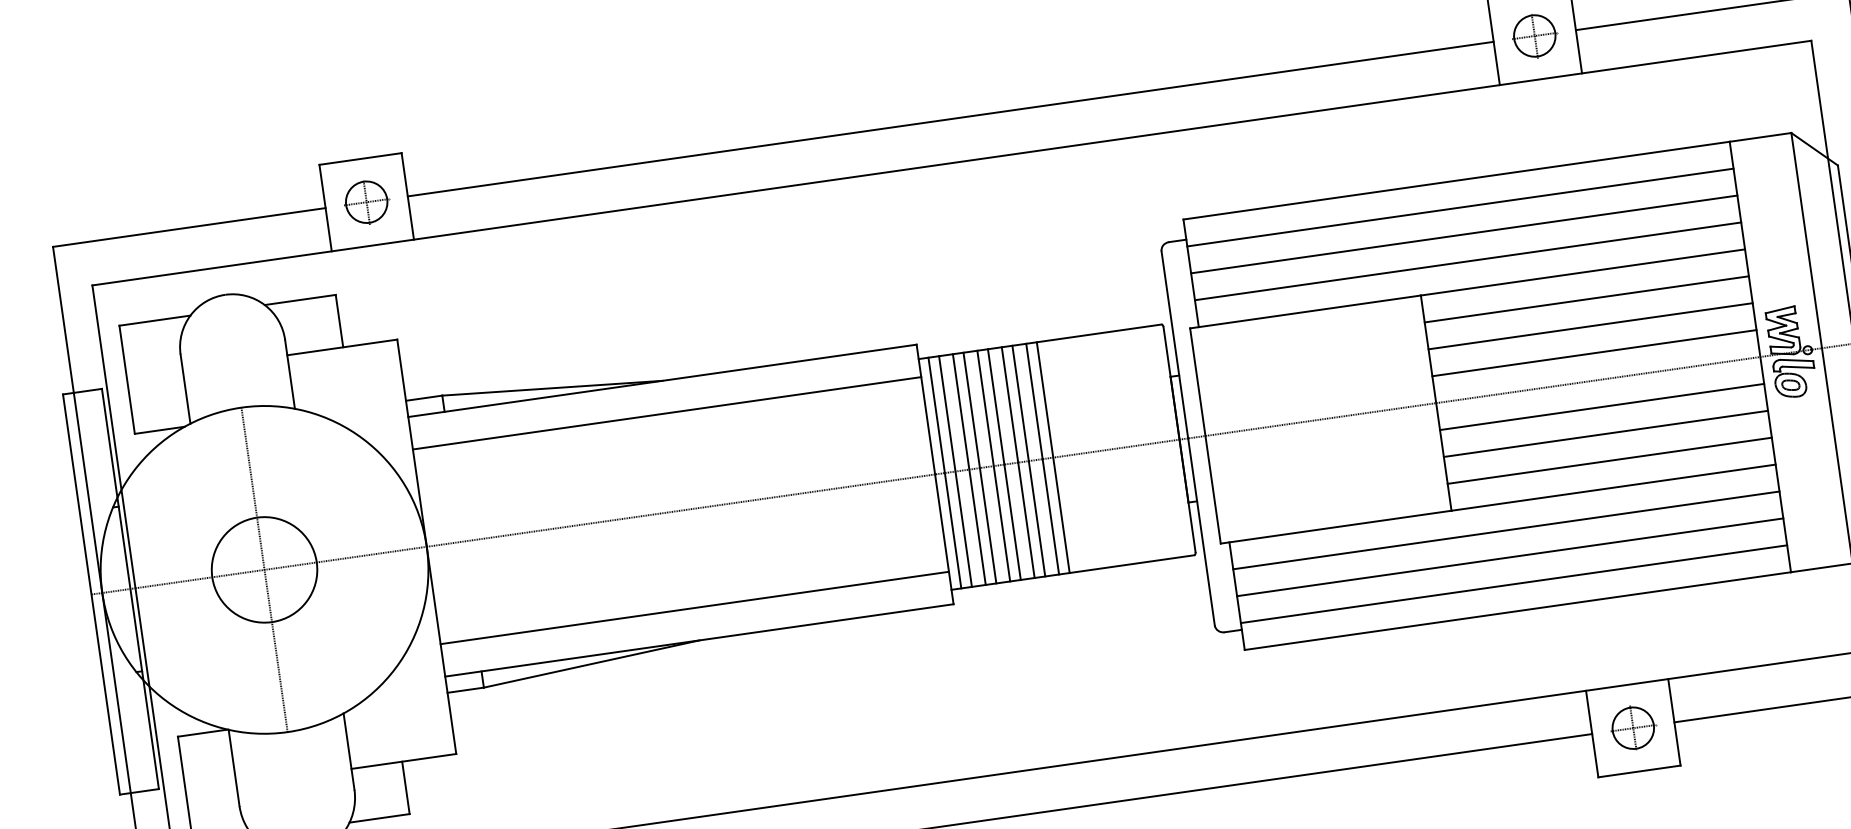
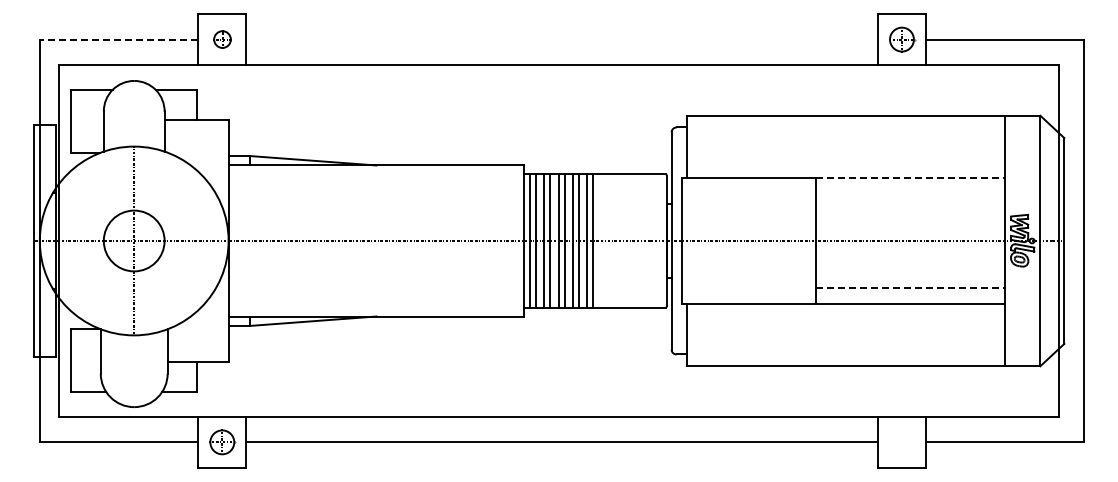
line: (951, 118) -> (562, 39), removed
part: (366, 201) -> (222, 39), size x0.7
line: (1460, 207) -> (845, 131), removed
line: (188, 227) -> (118, 39), solid -> dashed
line: (1464, 235) -> (845, 147), removed
line: (1467, 261) -> (845, 162), removed
line: (1583, 272) -> (910, 178), solid -> dashed
line: (1585, 300) -> (909, 194), removed
line: (1589, 326) -> (909, 209), removed
line: (1593, 353) -> (909, 225), removed
line: (1600, 406) -> (909, 256), removed
line: (667, 413) -> (376, 184), removed
line: (1604, 434) -> (909, 272), removed
line: (1610, 459) -> (910, 287), solid -> dashed
line: (1506, 530) -> (845, 319), removed
line: (1509, 556) -> (845, 334), removed
line: (1513, 584) -> (845, 350), removed
line: (694, 607) -> (376, 297), removed
part: (1634, 728) -> (902, 442), removed

